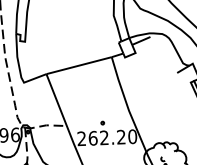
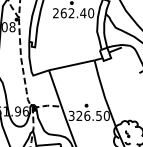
text: (100, 137) -> (84, 115), 262.20 -> 326.50

